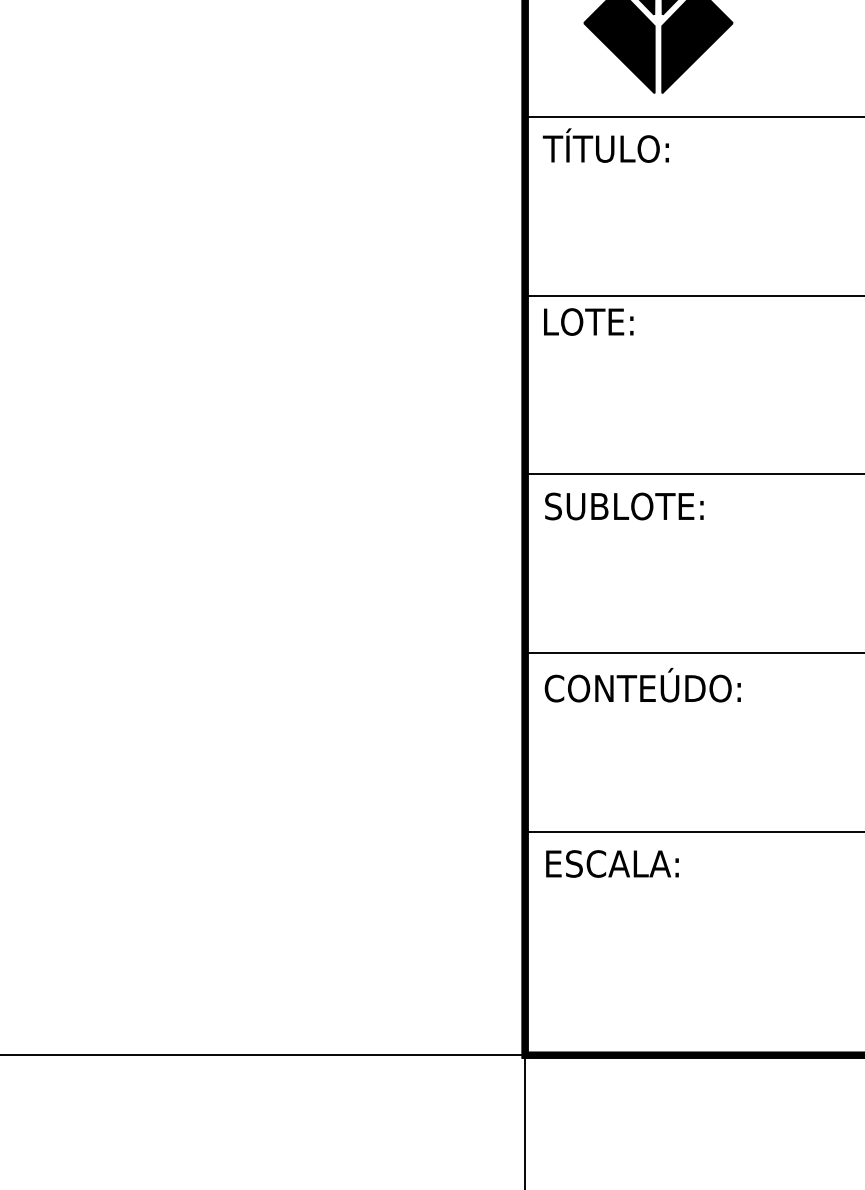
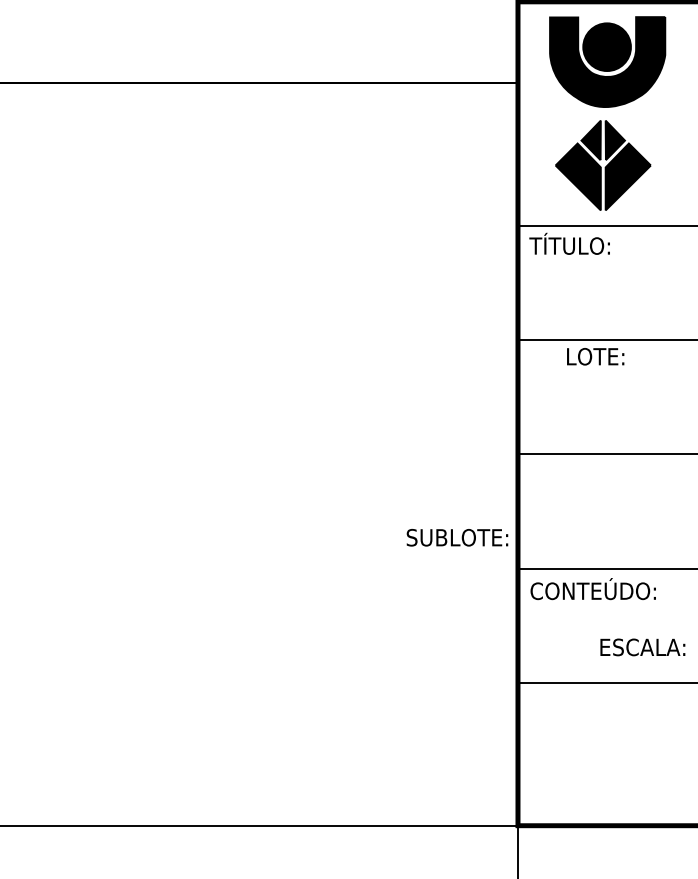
text: (588, 321) -> (595, 356), moved
text: (624, 506) -> (457, 537), moved
text: (611, 864) -> (642, 647), moved

